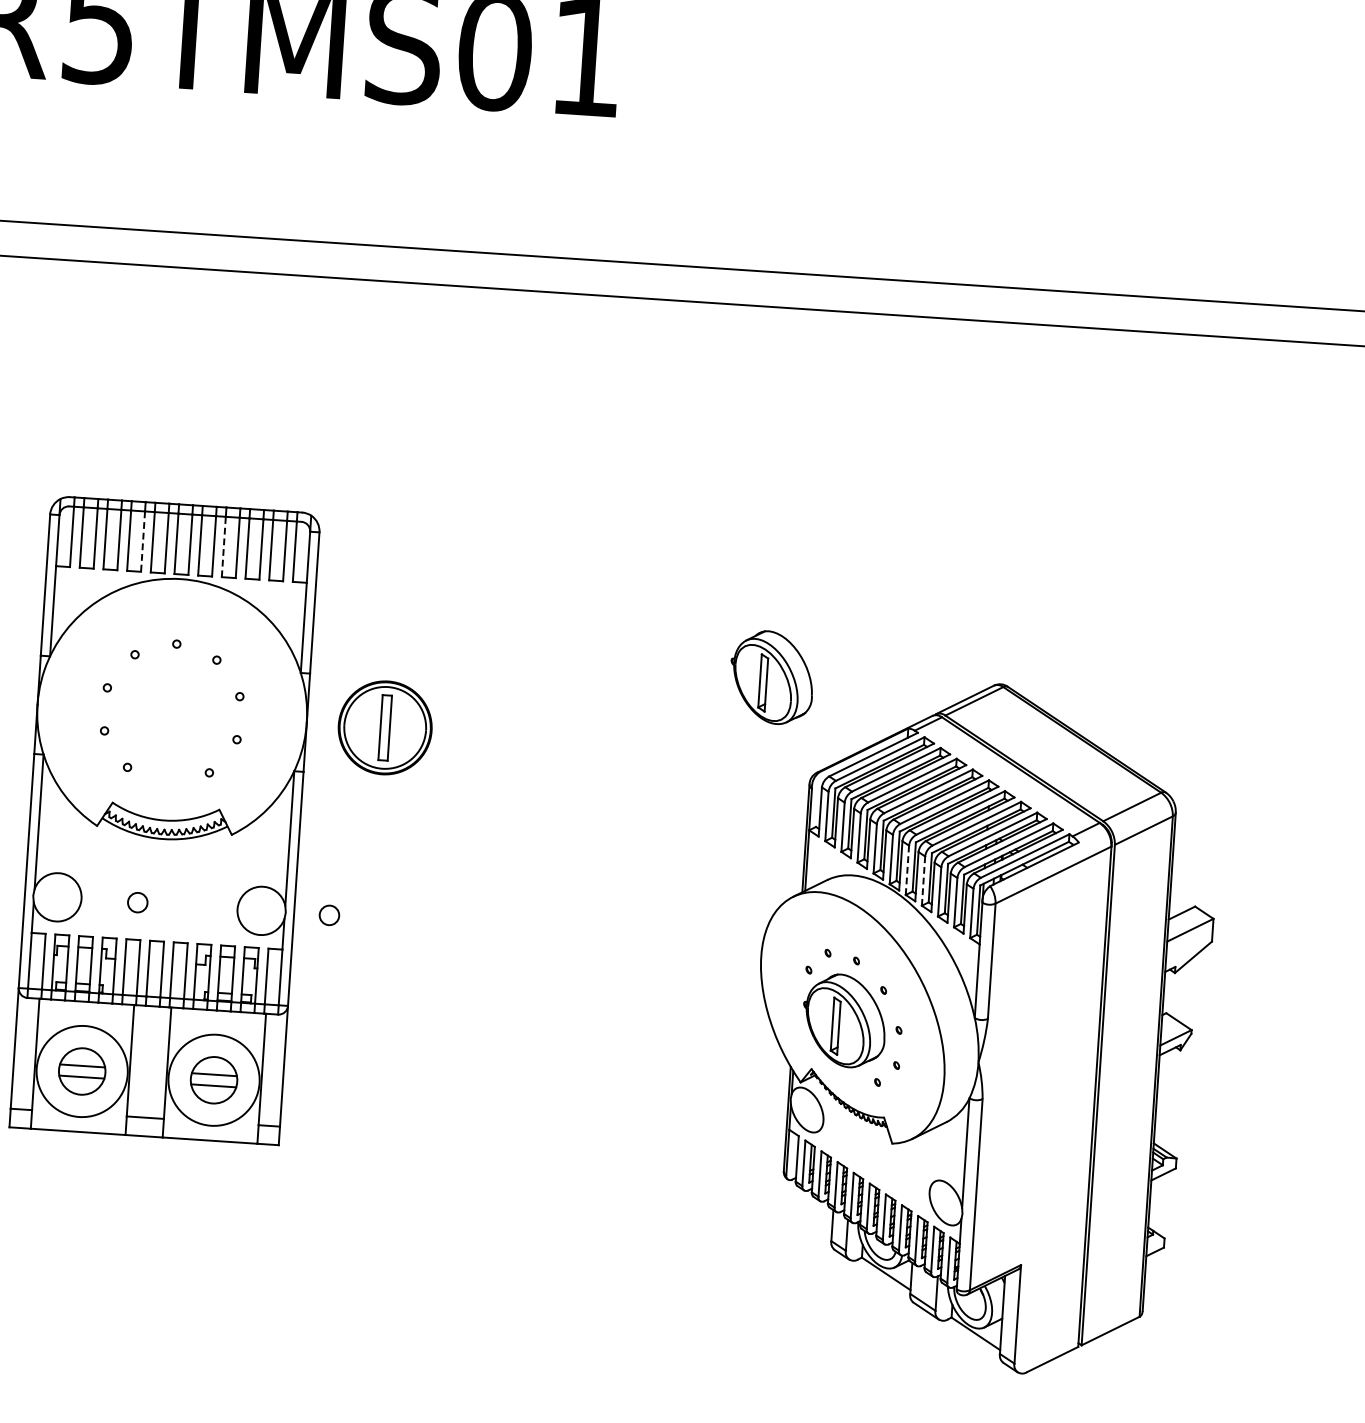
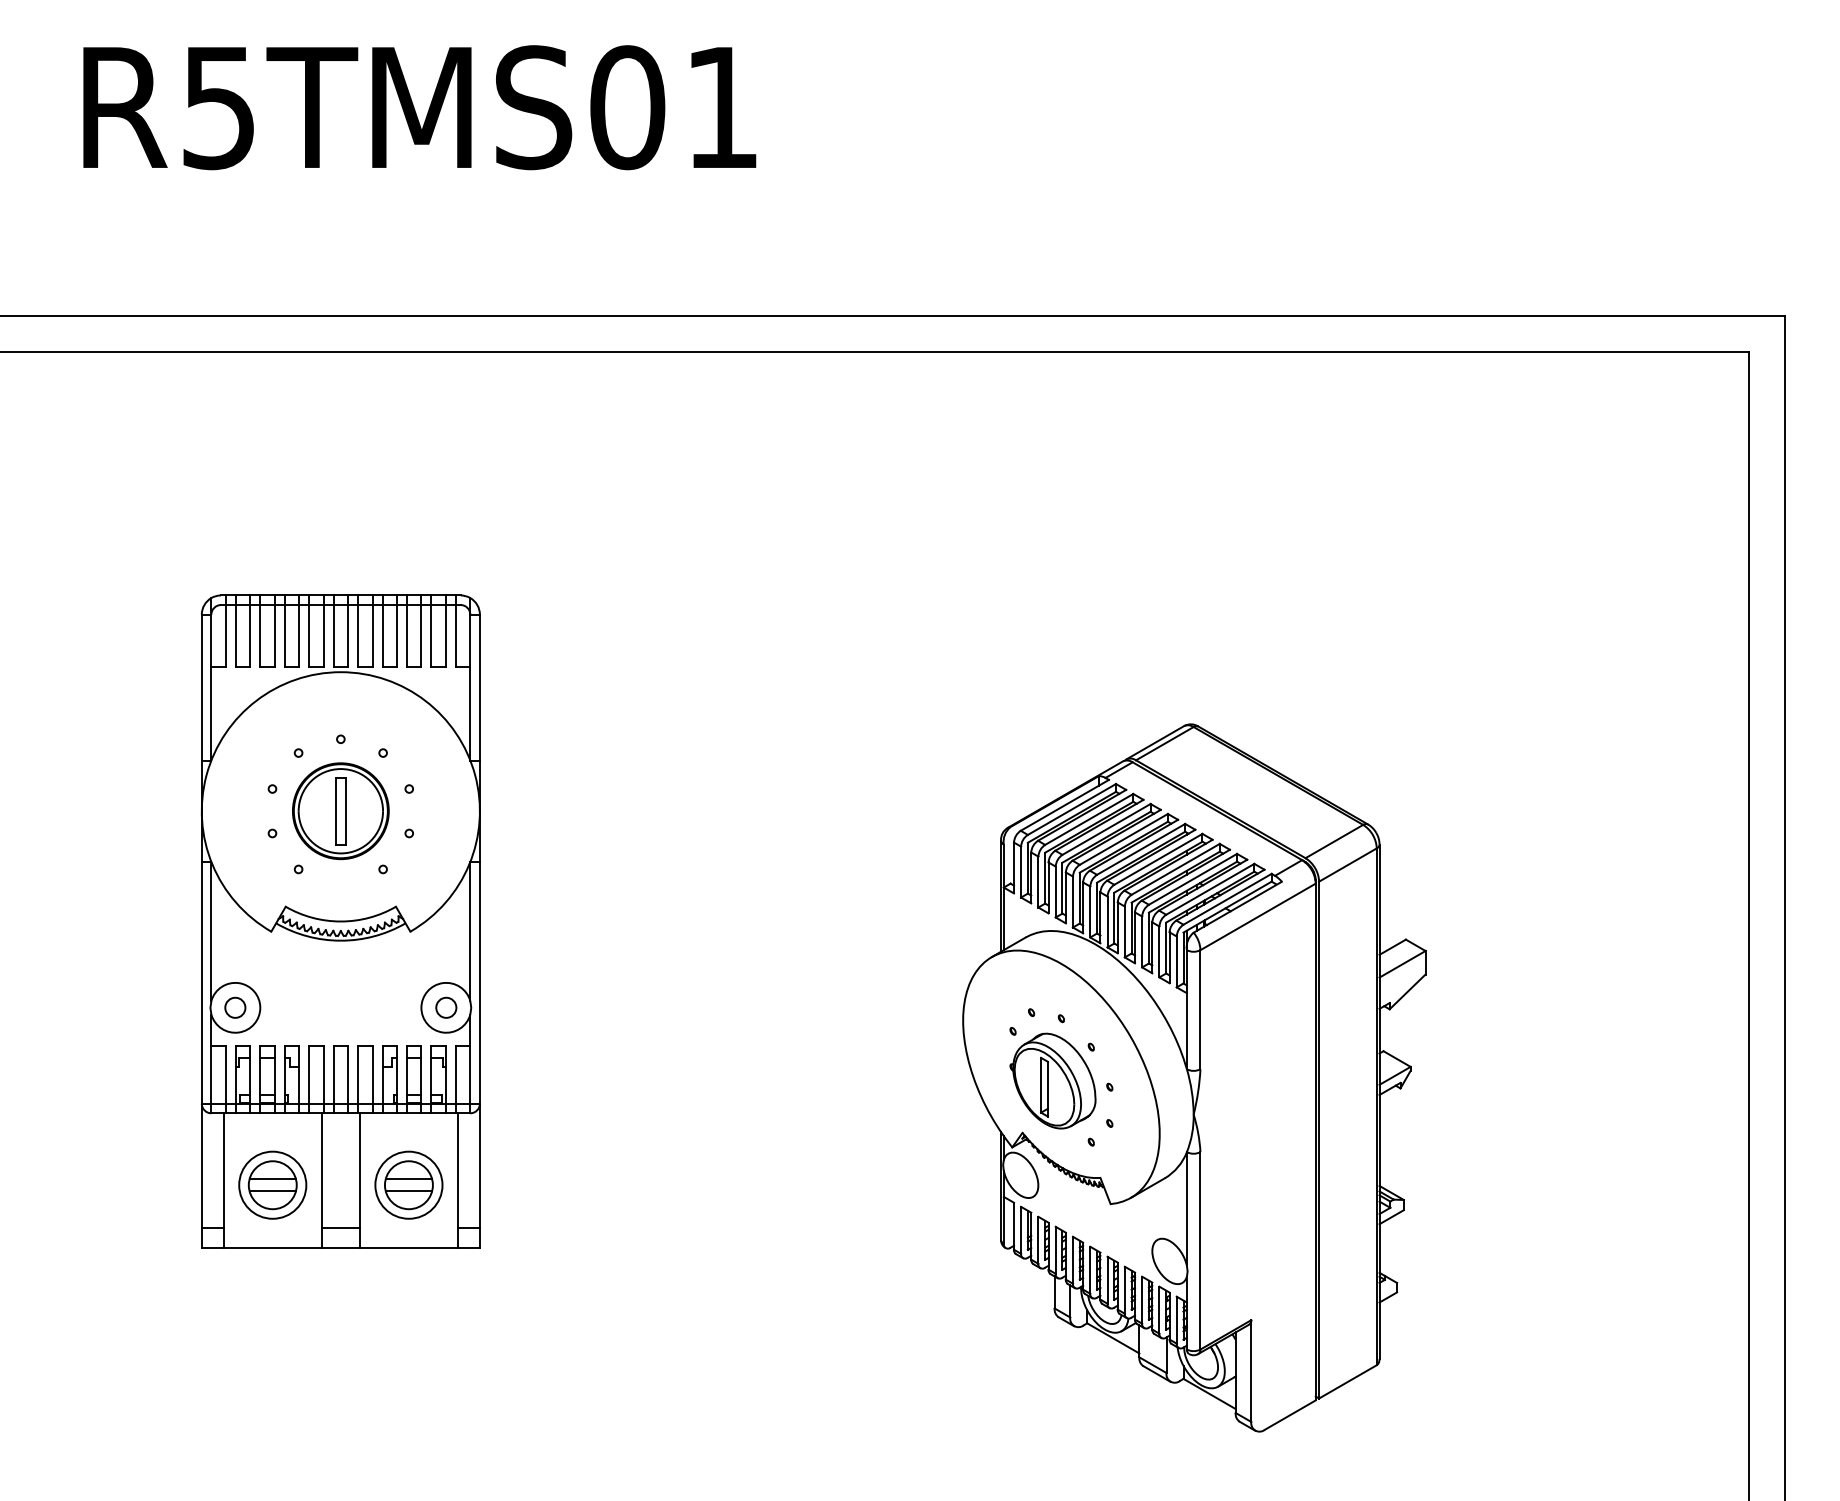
line: (143, 541) -> (299, 636), dashed -> solid
line: (223, 546) -> (382, 635), dashed -> solid
part: (771, 676) -> (954, 732), removed
part: (384, 728) -> (340, 811), moved
line: (907, 869) -> (1107, 921), dashed -> solid
line: (923, 880) -> (1124, 931), dashed -> solid
circle: (137, 902) -> (235, 1007), moved
circle: (329, 915) -> (446, 1007), moved
circle: (81, 1070) -> (272, 1184), size x0.71
circle: (213, 1079) -> (408, 1184), size x0.71

